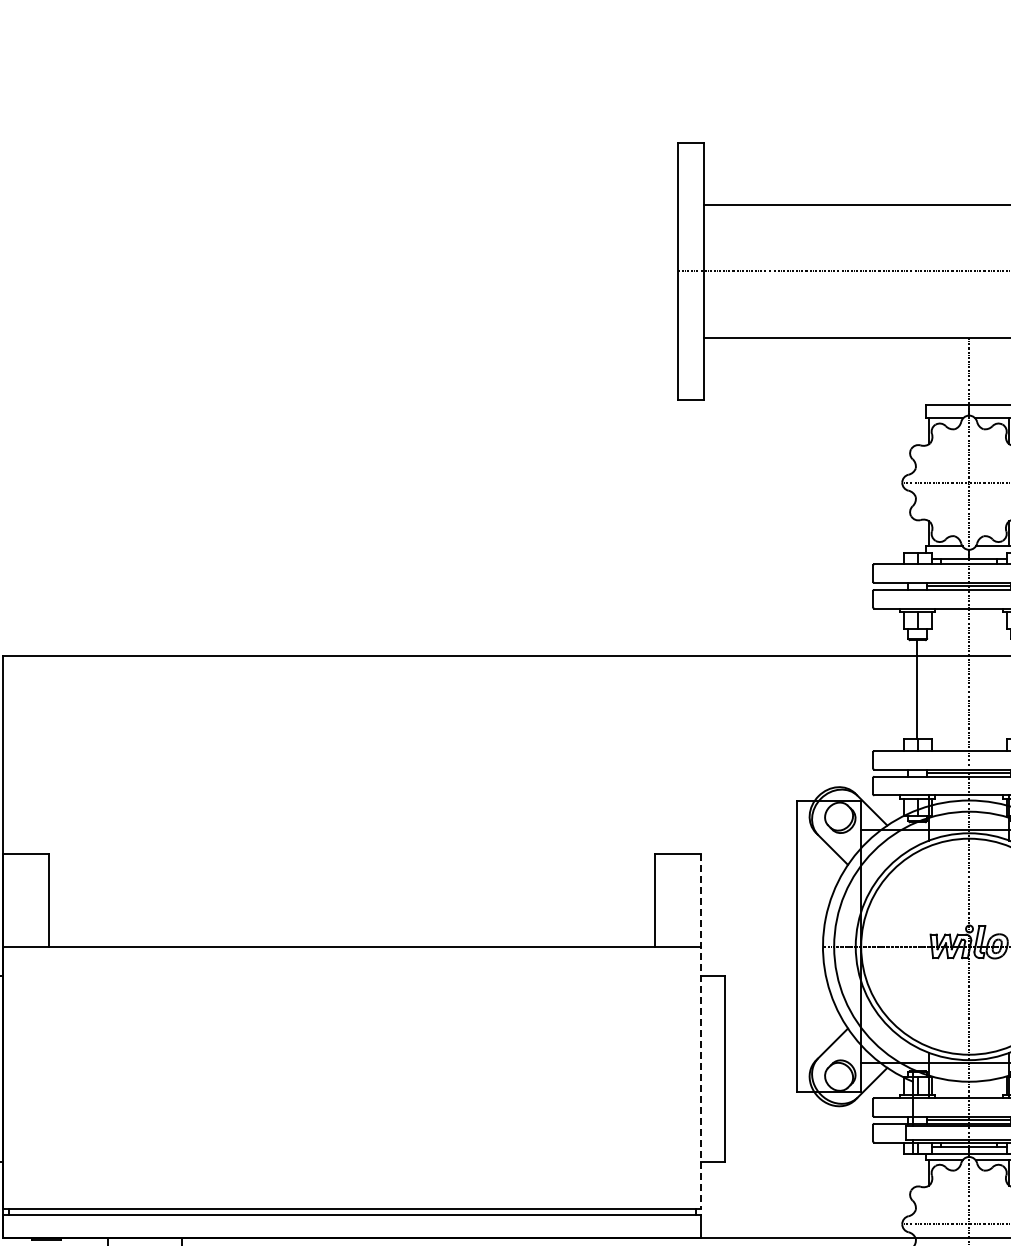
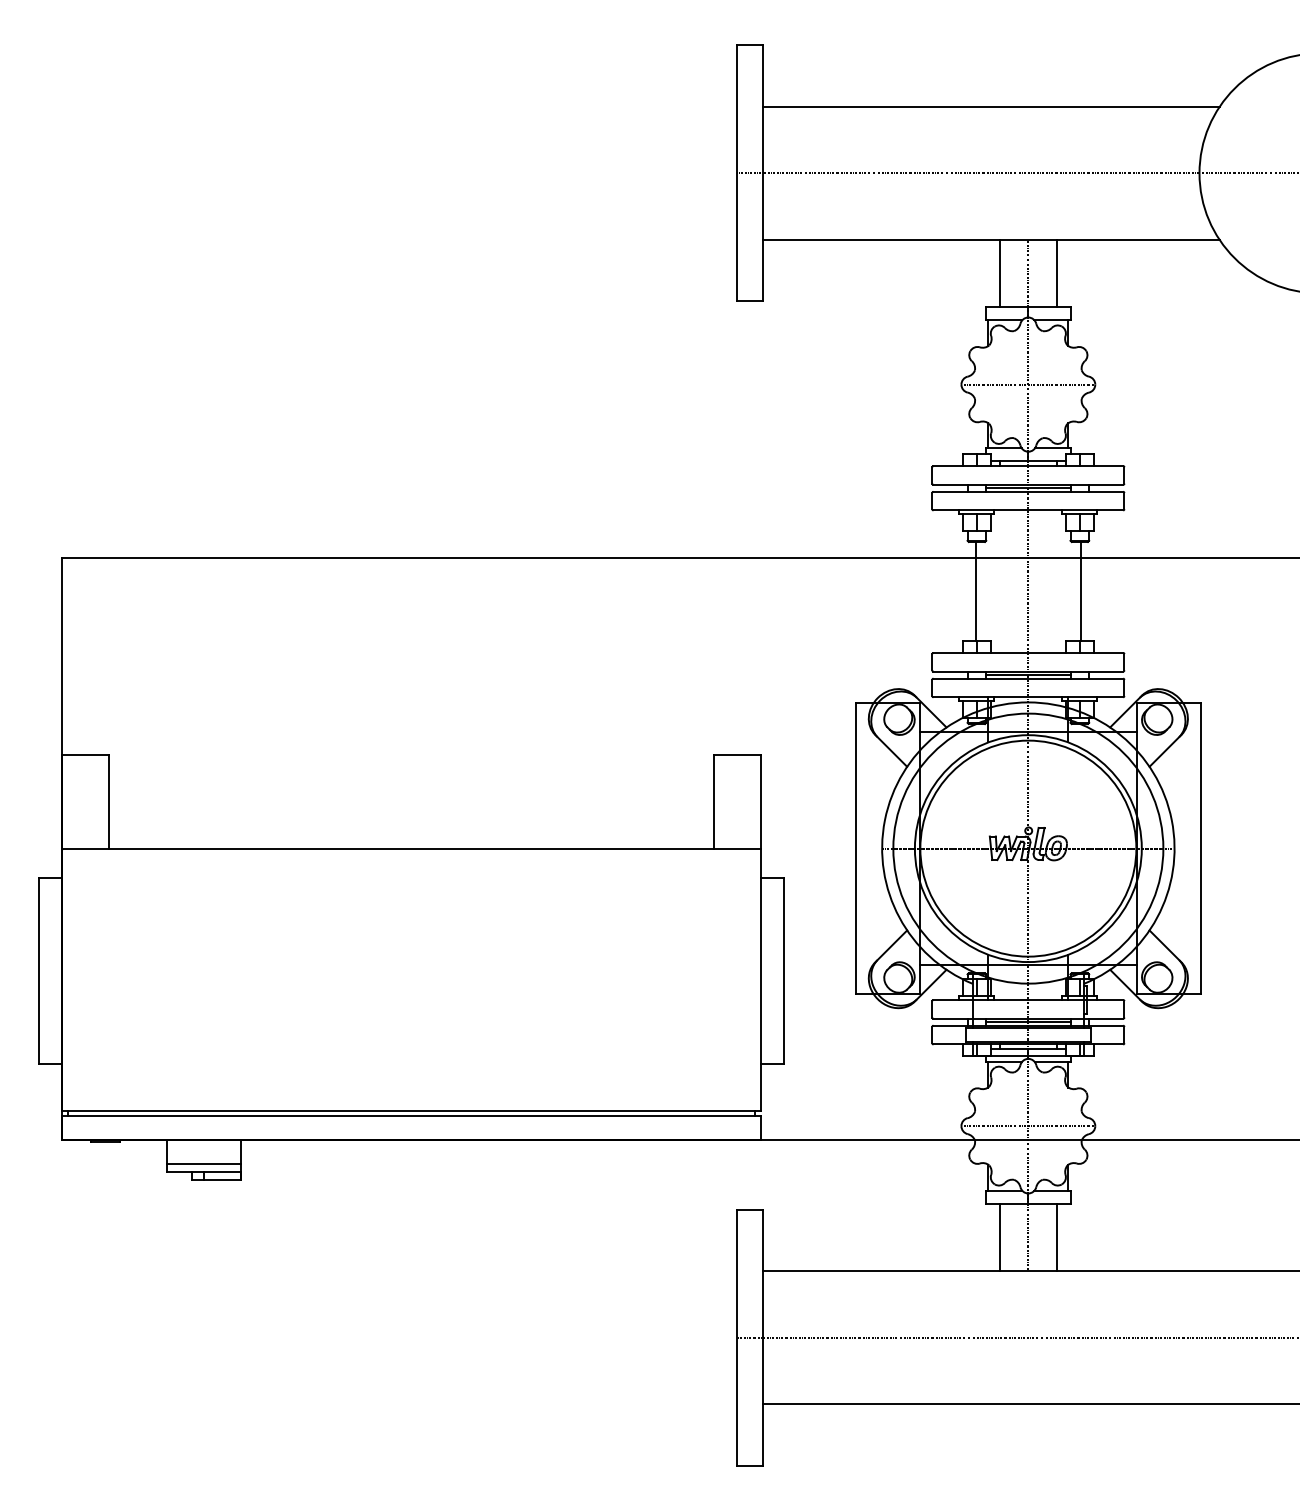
line: (941, 371) -> (1000, 273), added
line: (997, 371) -> (1056, 273), added
line: (701, 1031) -> (760, 933), dashed -> solid

